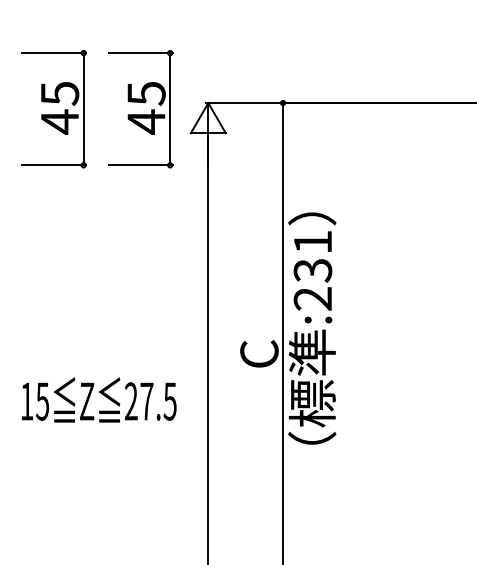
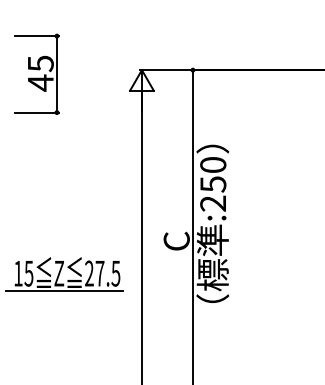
part: (140, 107) -> (95, 73), removed
text: (313, 256) -> (213, 174), :231 -> :250
line: (94, 427) -> (64, 291), added

